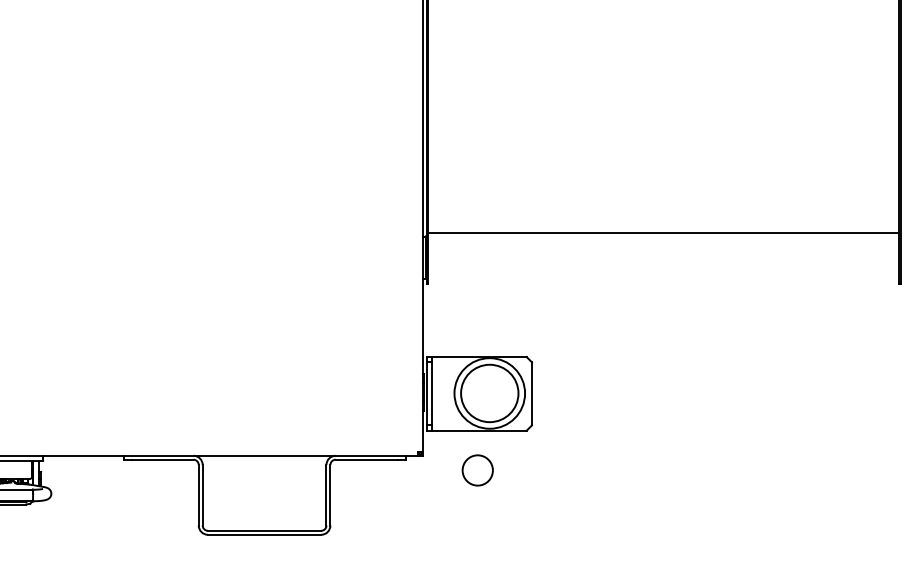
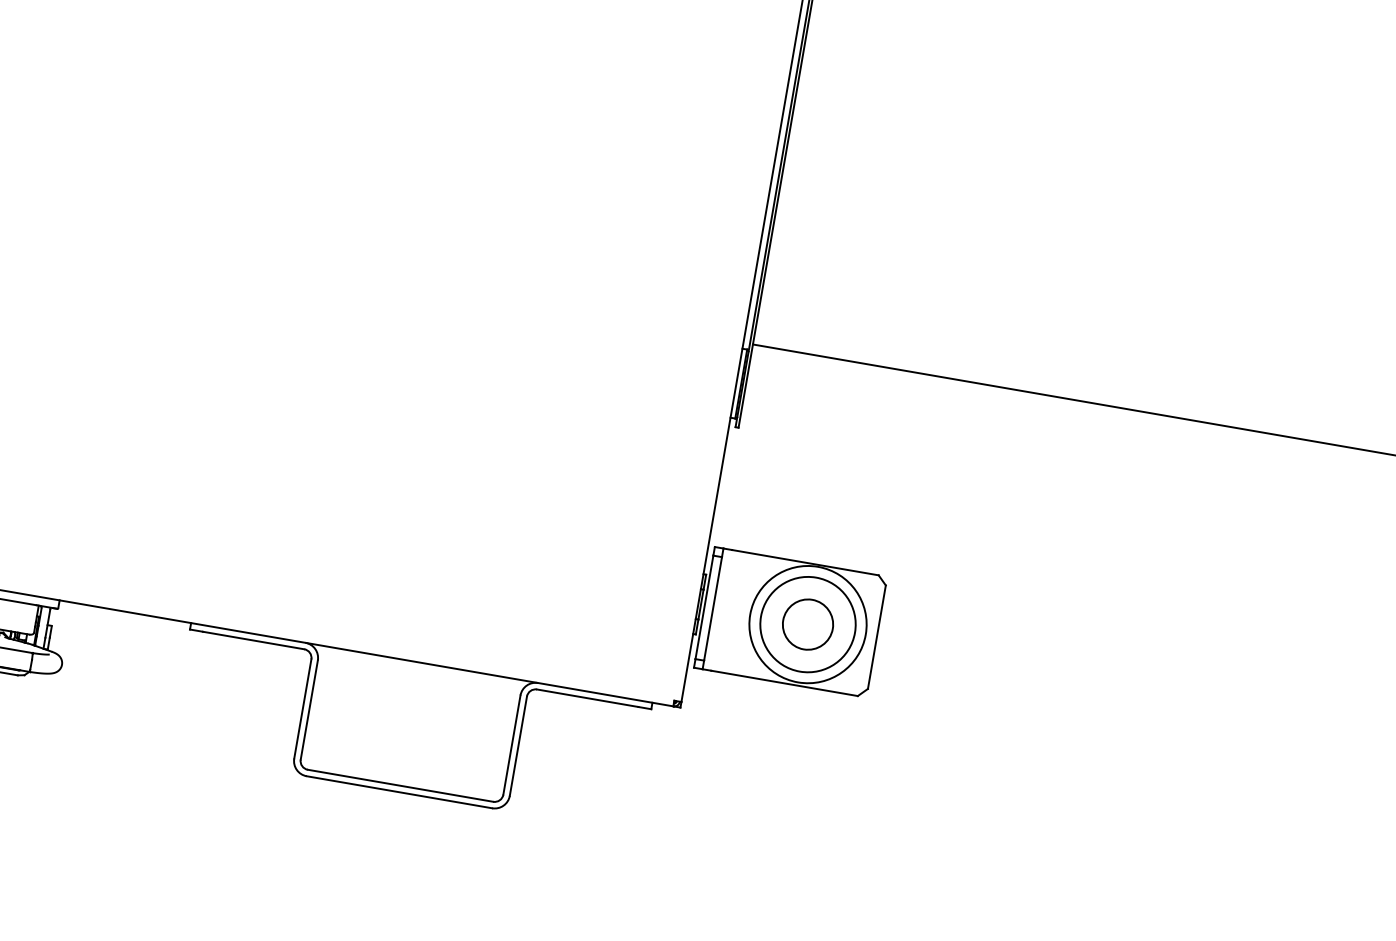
circle: (477, 470) -> (807, 624), moved

